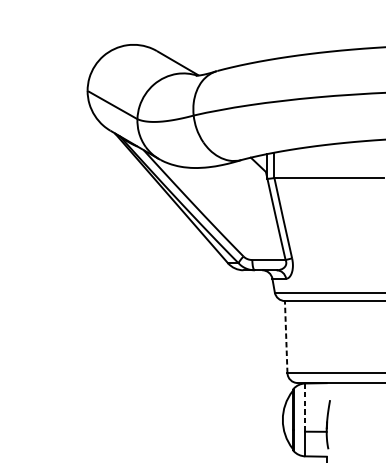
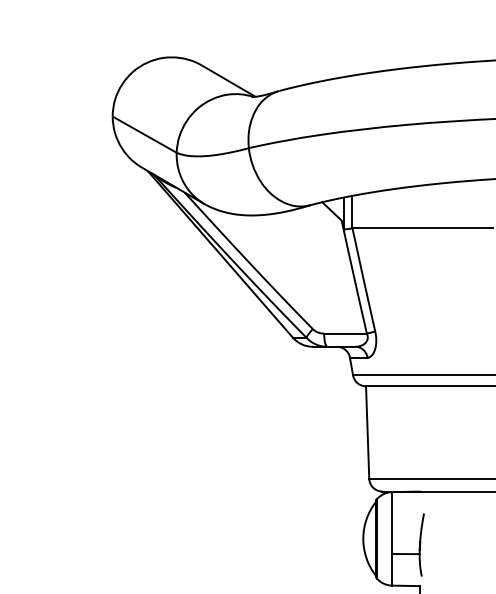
line: (286, 337) -> (367, 432), dashed -> solid
line: (305, 407) -> (392, 523), dashed -> solid

